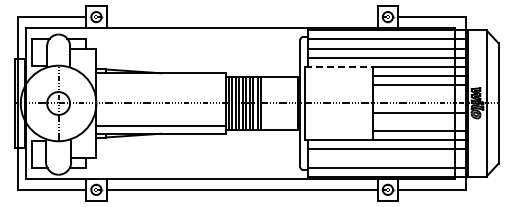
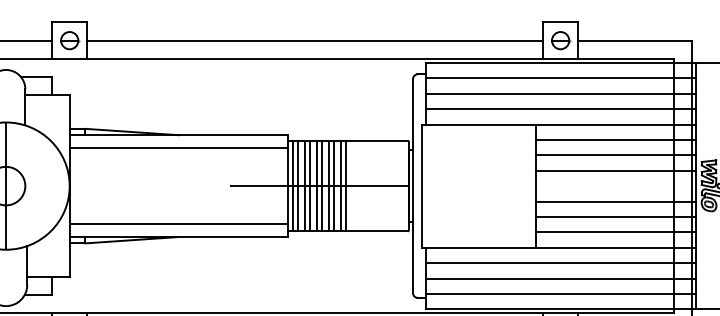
line: (241, 17) -> (314, 41), added
line: (339, 66) -> (479, 123), dashed -> solid
line: (160, 80) -> (177, 147), added
line: (420, 94) -> (615, 170), added
line: (420, 121) -> (615, 216), added
line: (387, 158) -> (559, 278), added

